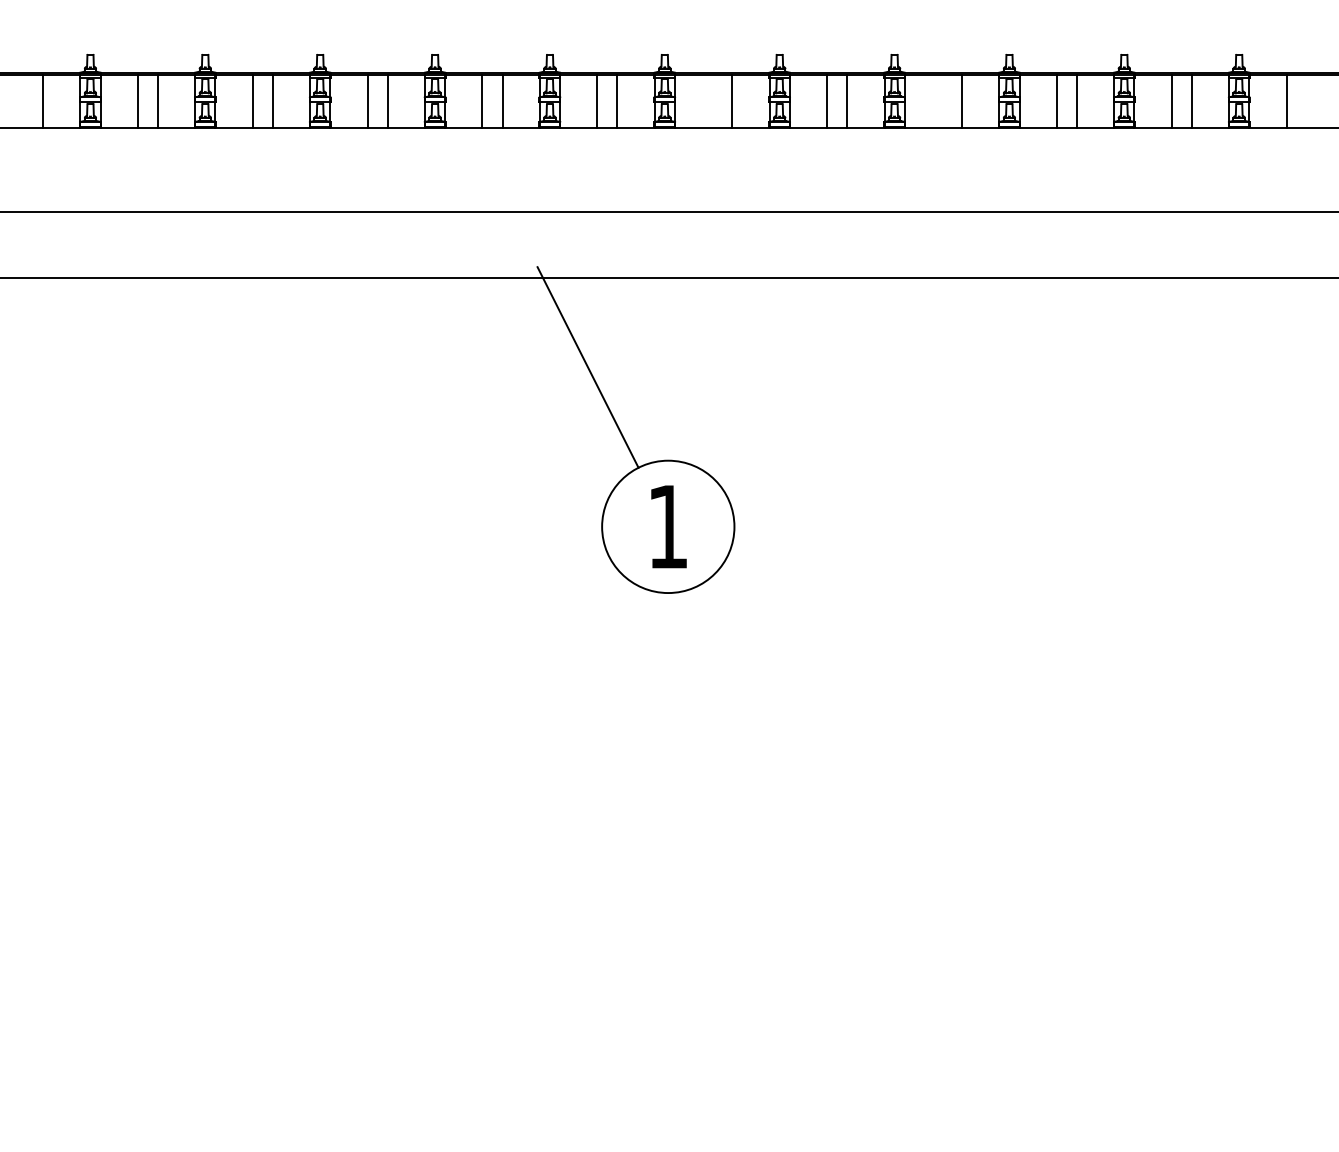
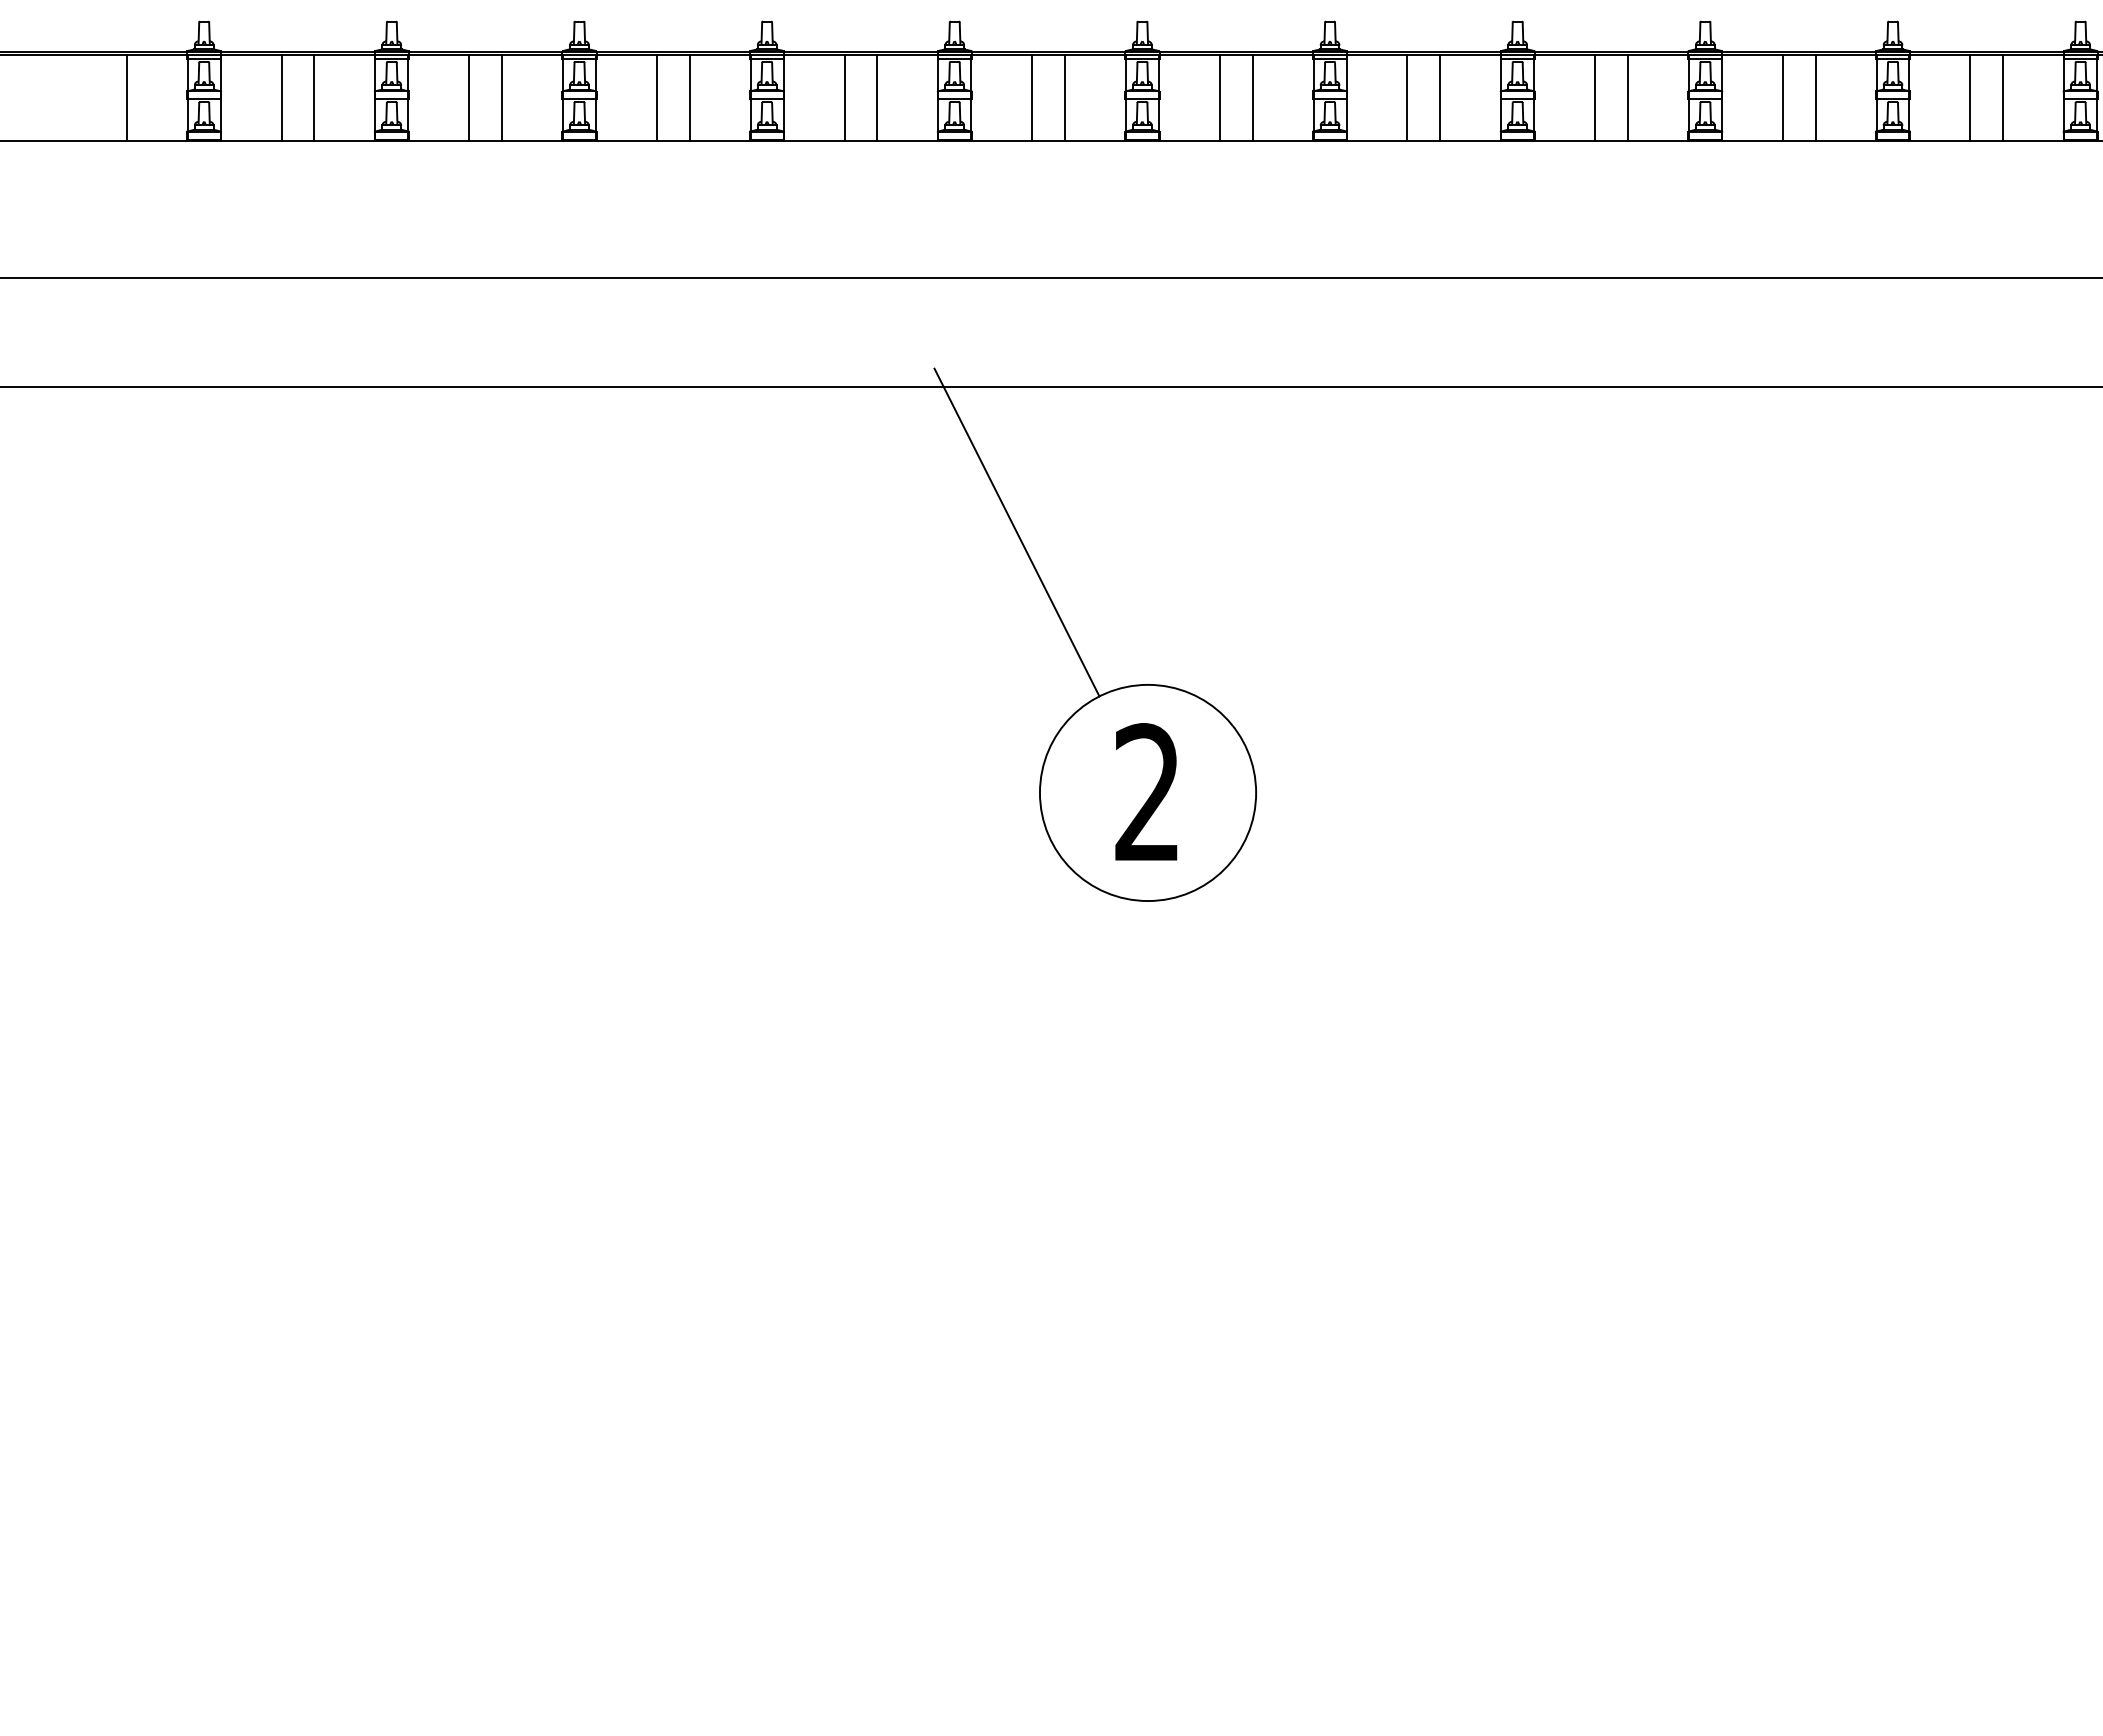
line: (712, 101) -> (1220, 98), added
line: (941, 101) -> (1594, 98), added
text: (667, 526) -> (1146, 792), 1 -> 2

